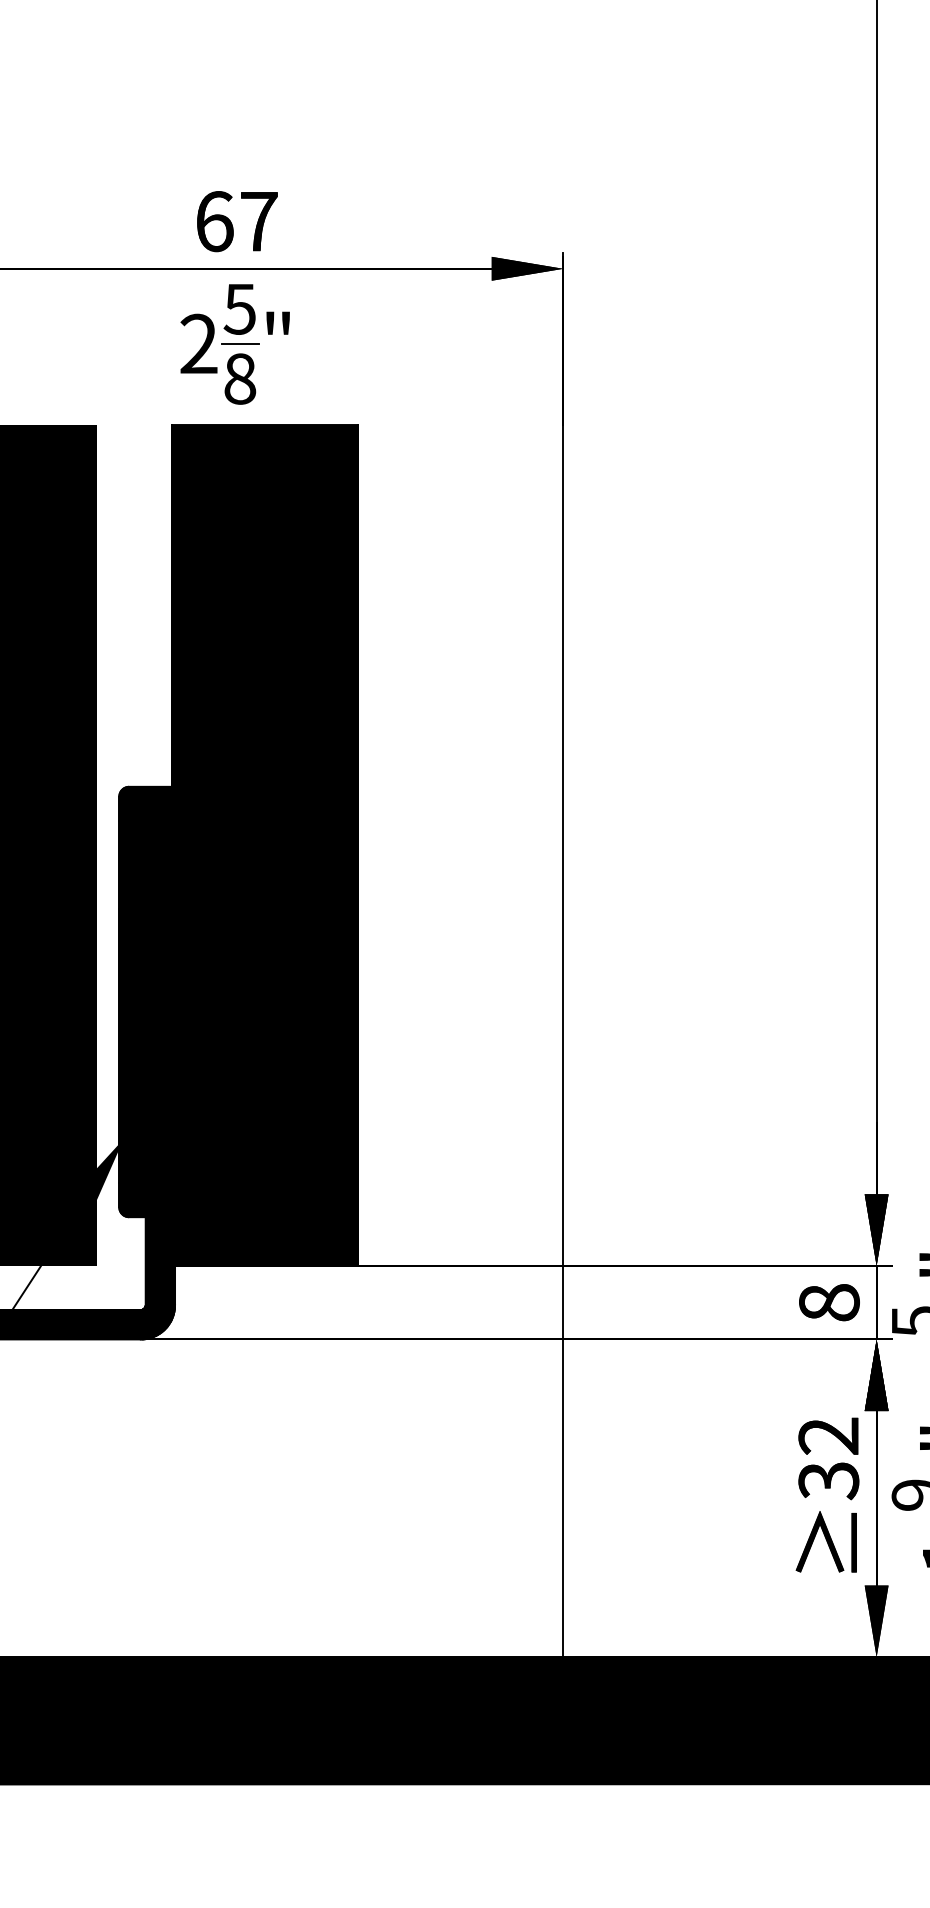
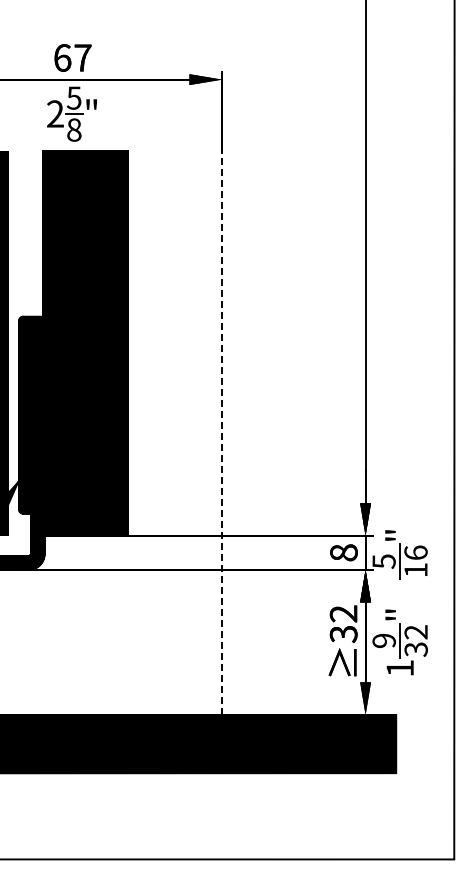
line: (563, 1039) -> (222, 432), solid -> dashed

